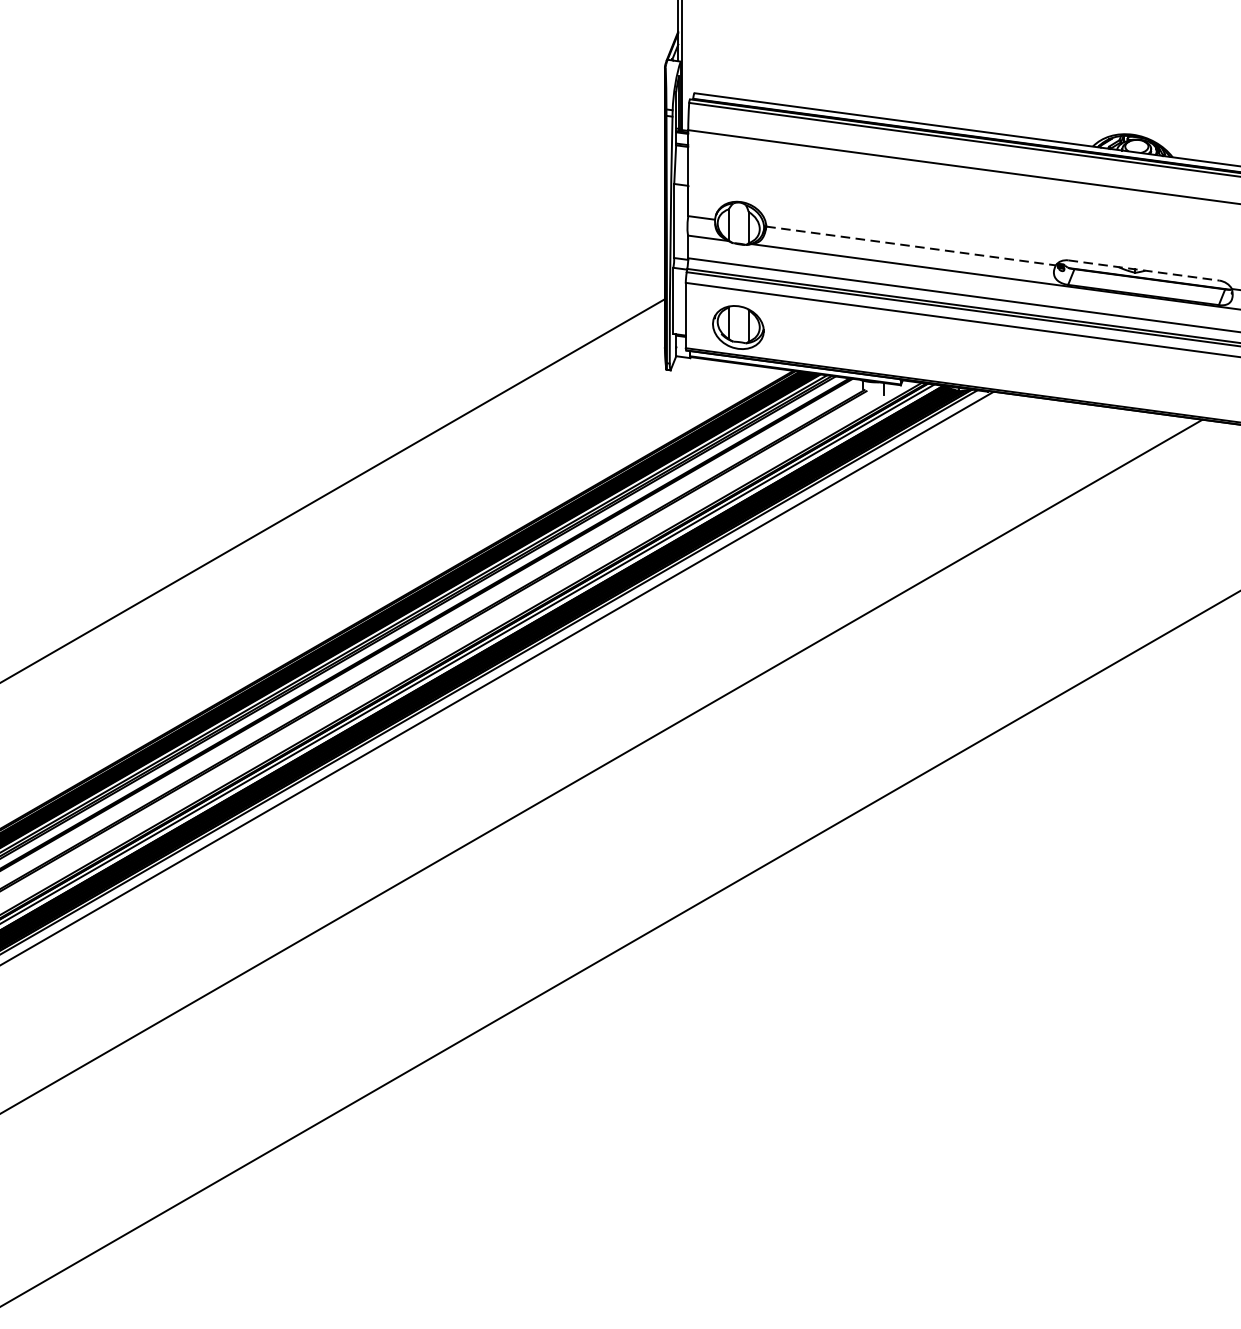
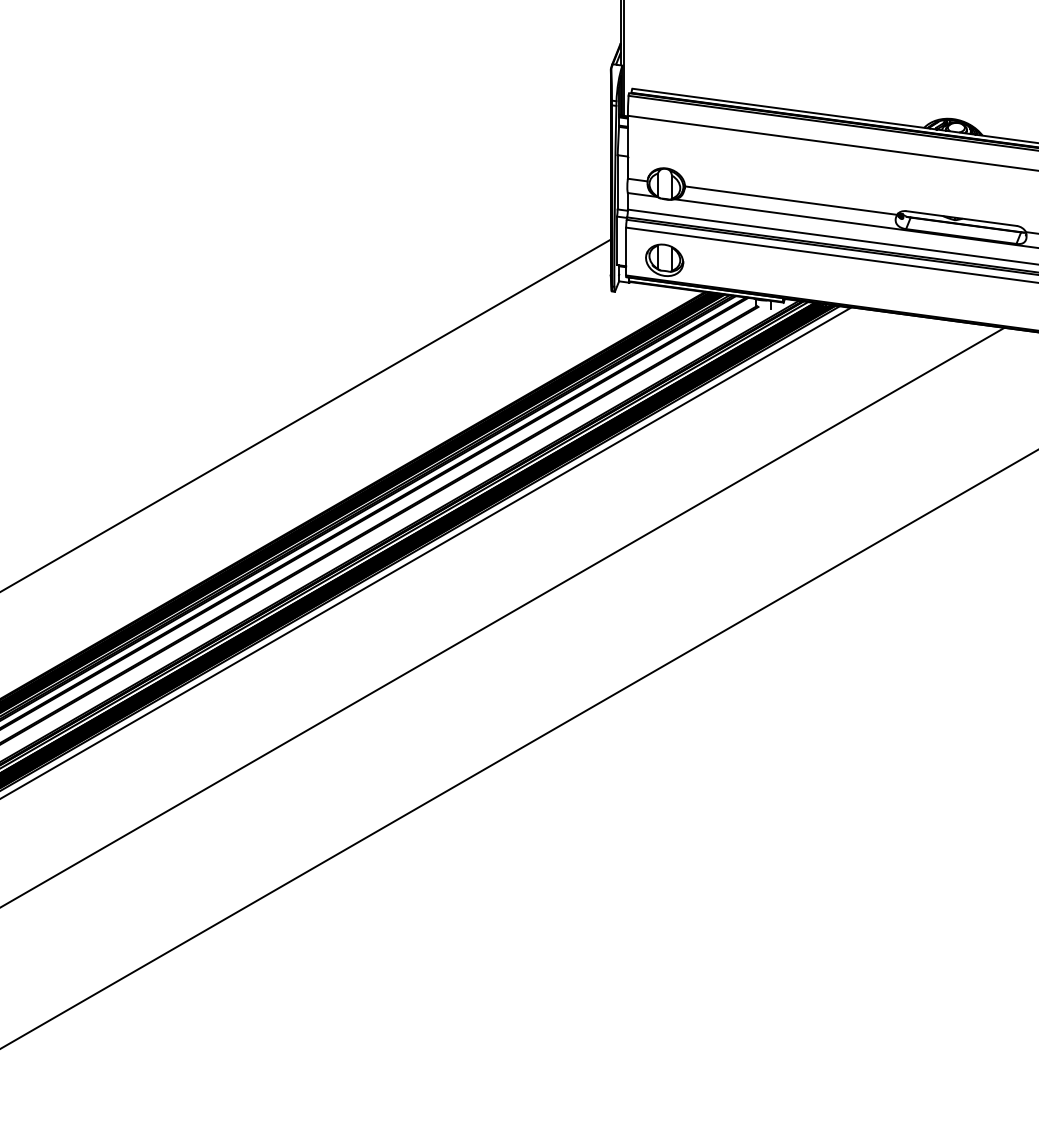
line: (911, 245) -> (791, 200), dashed -> solid
line: (1143, 270) -> (961, 218), dashed -> solid

